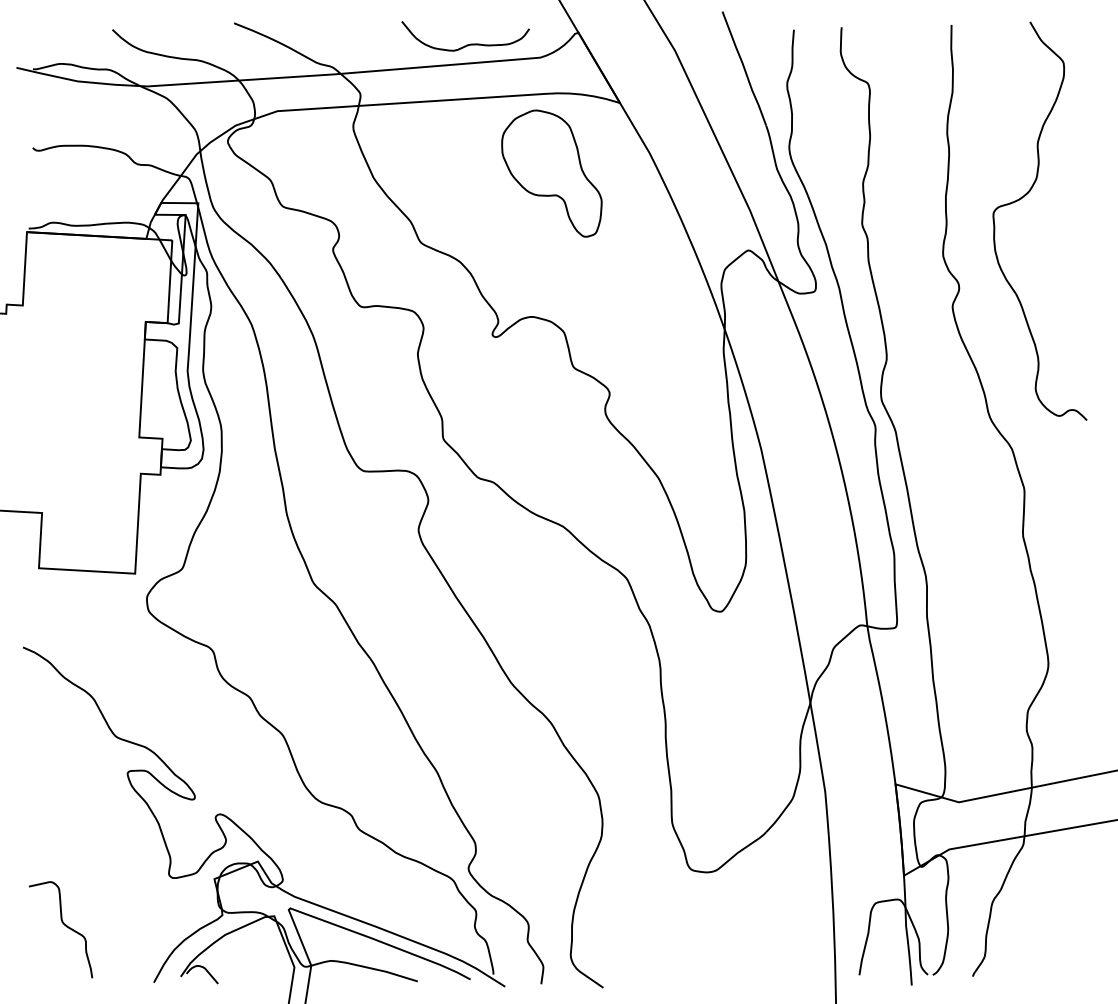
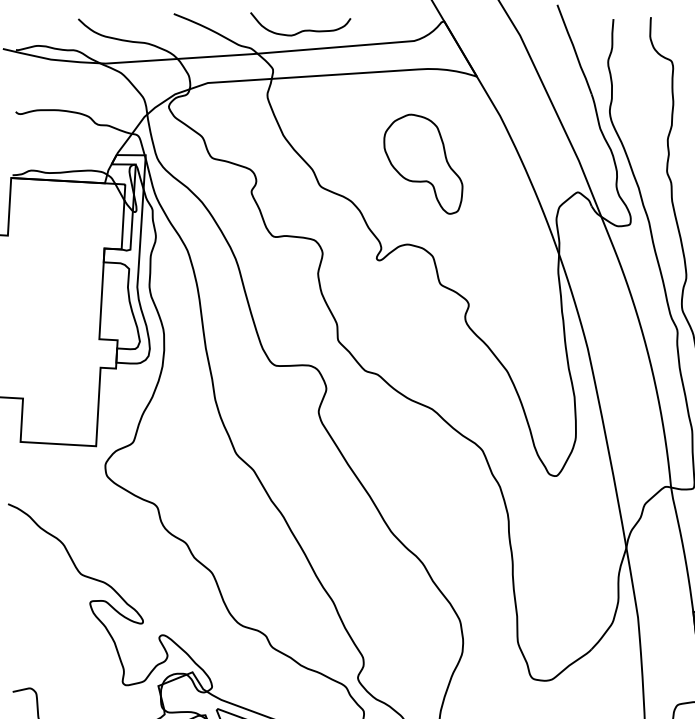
curve: (466, 44) -> (301, 30), moved
part: (551, 173) -> (423, 164), moved

